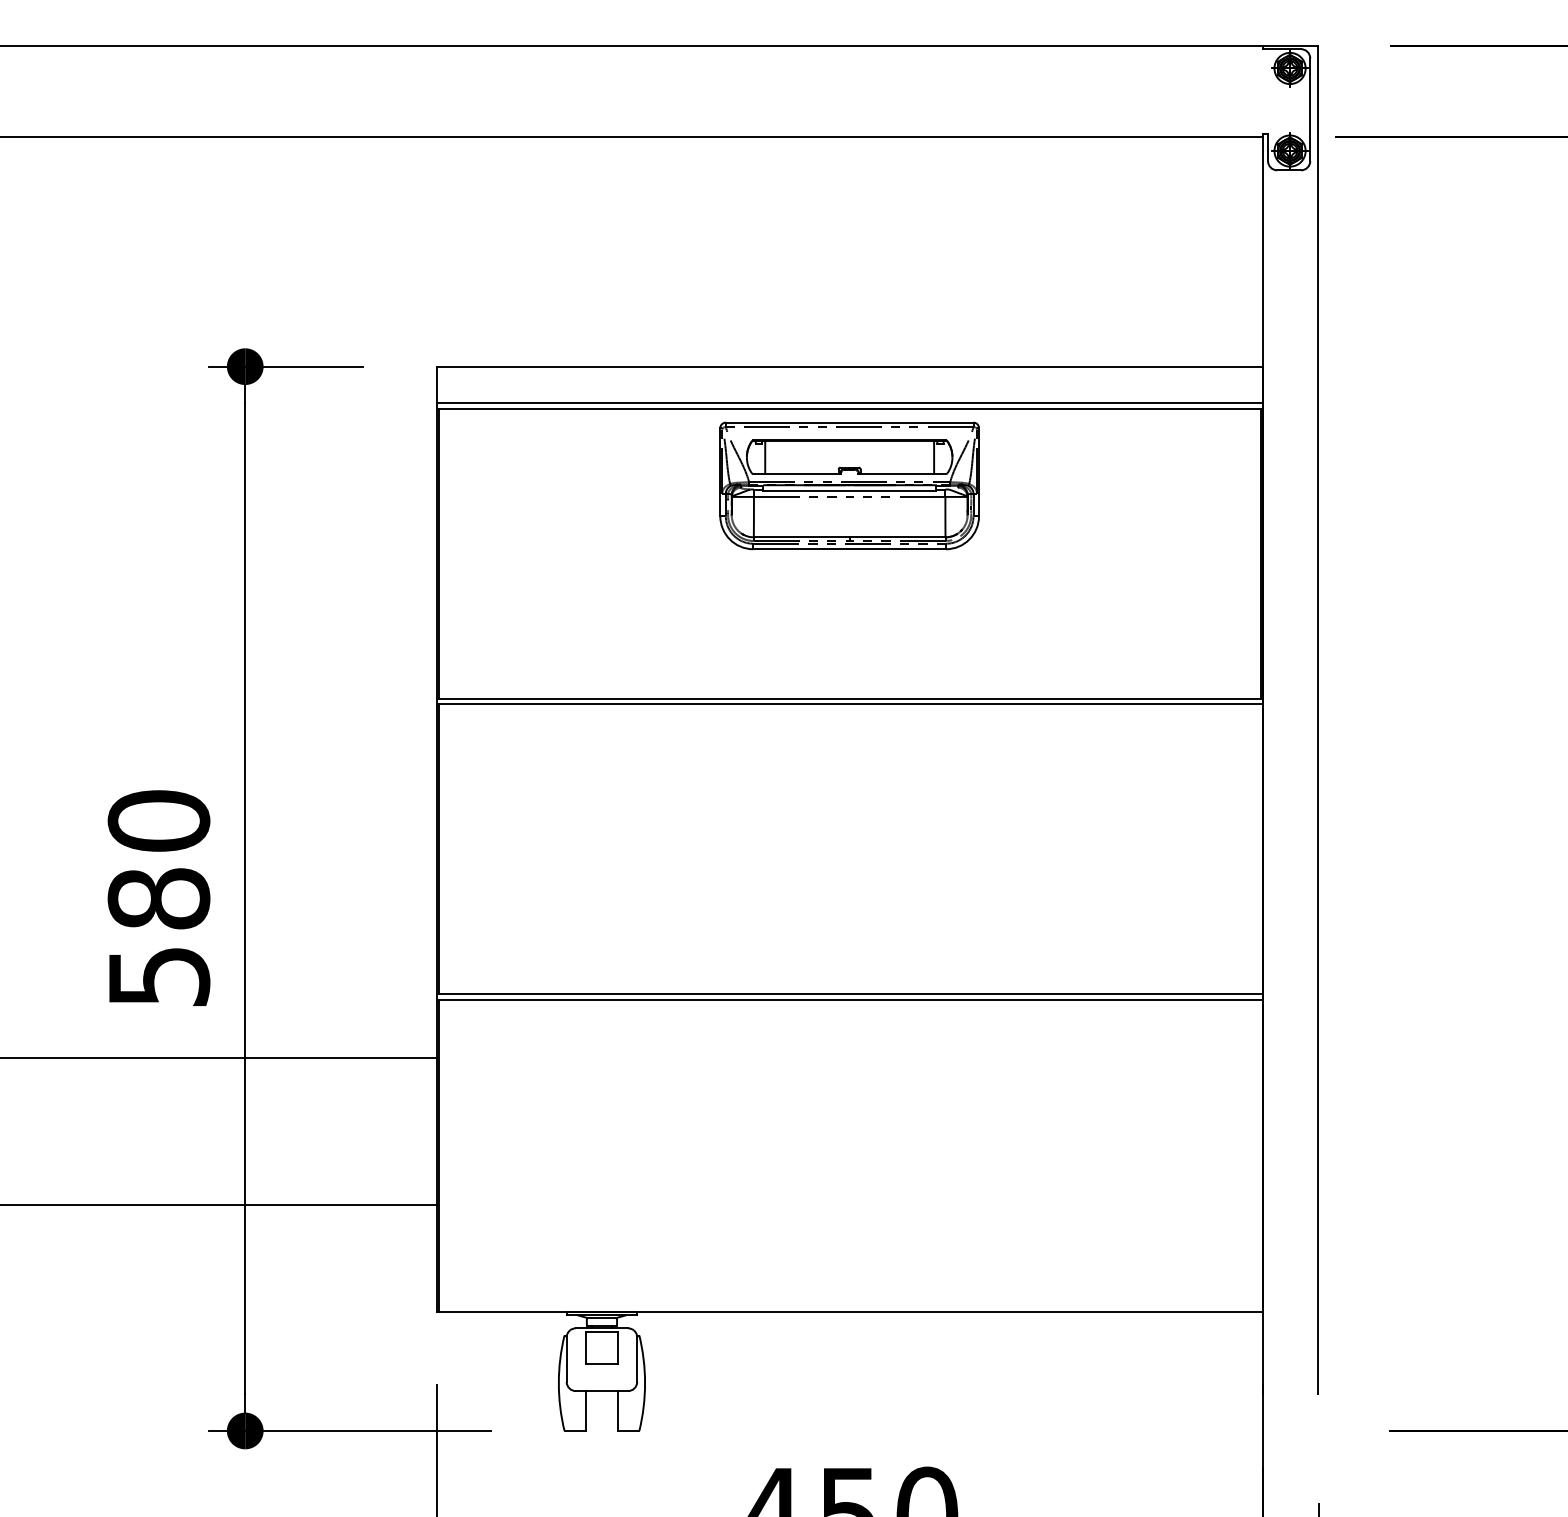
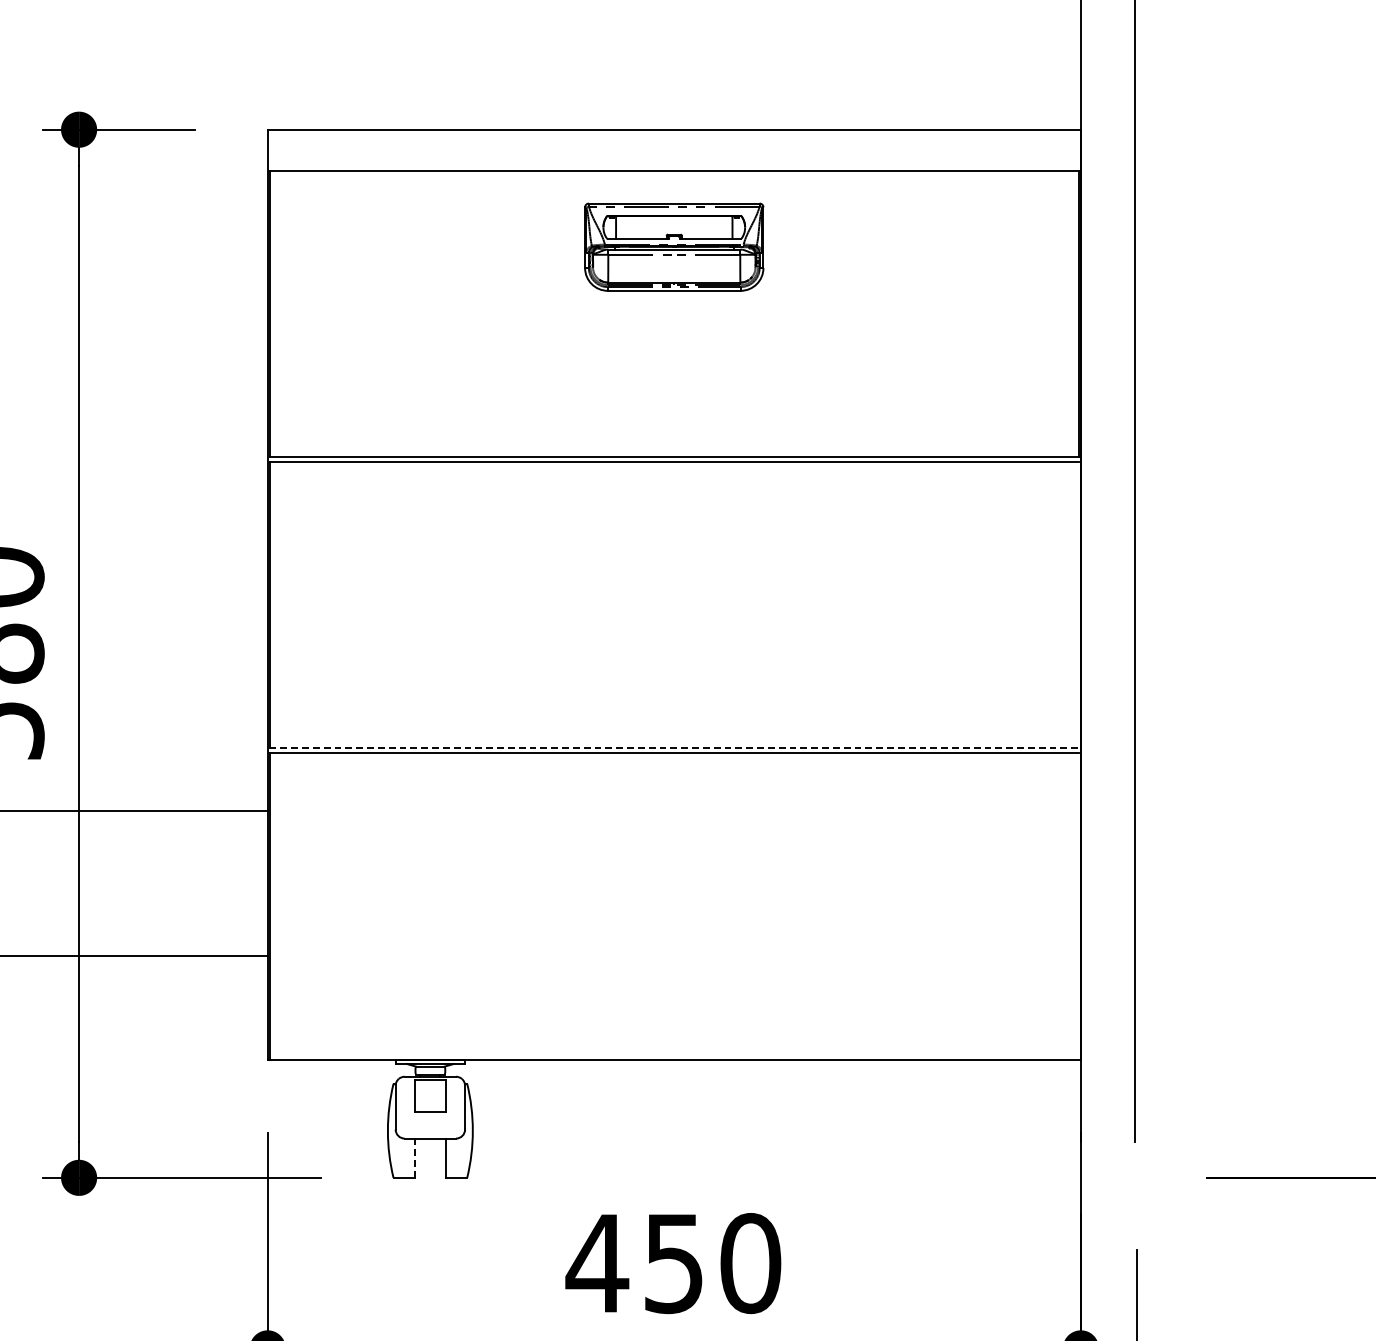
line: (849, 403) -> (674, 165), removed
part: (849, 485) -> (674, 246), size x0.7
line: (850, 994) -> (675, 748), solid -> dashed
line: (586, 1411) -> (415, 1158), solid -> dashed

